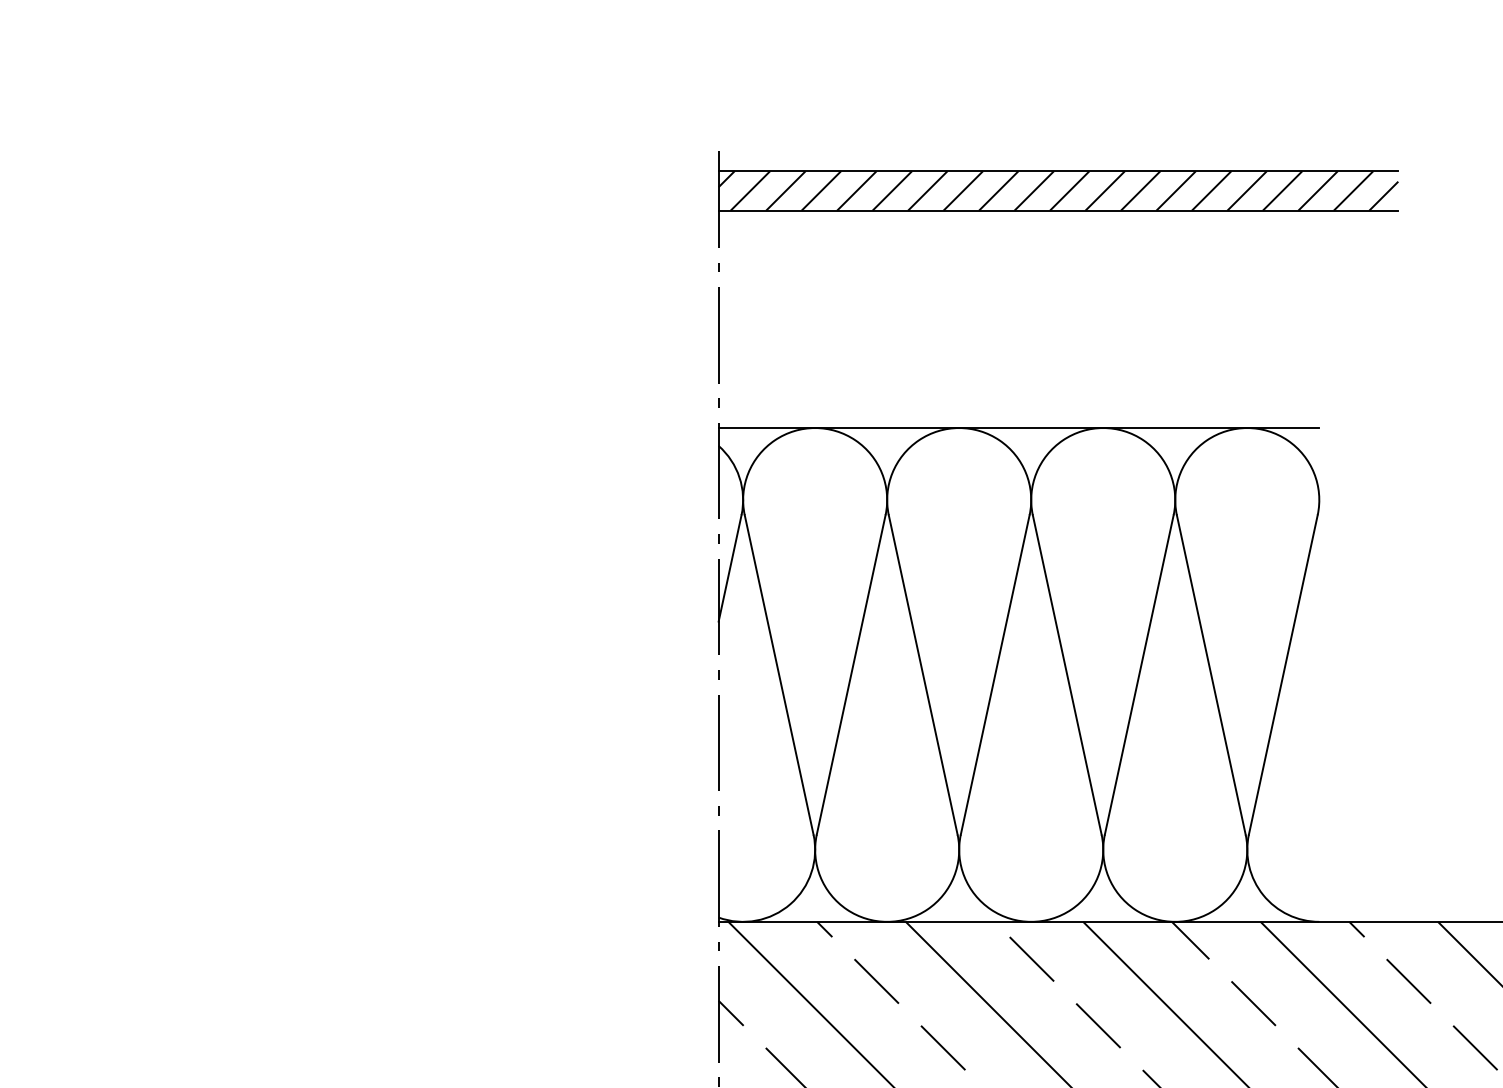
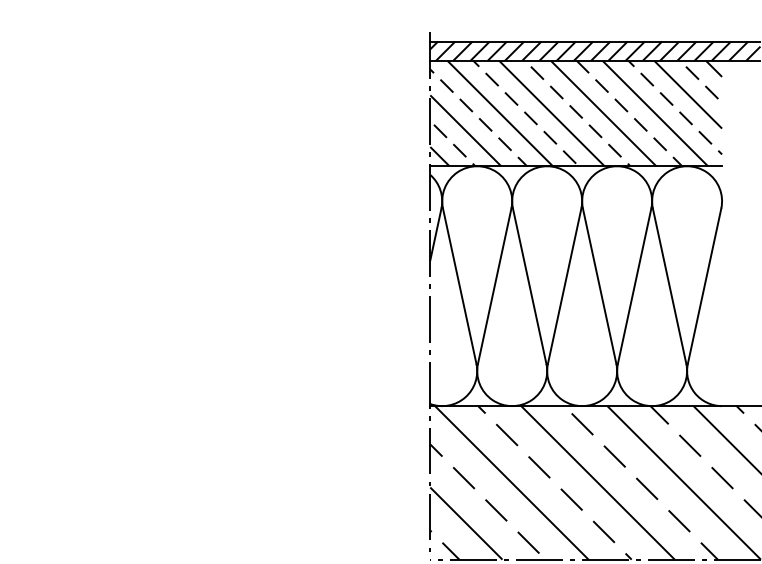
hatch: (1019, 319) -> (576, 113), added

